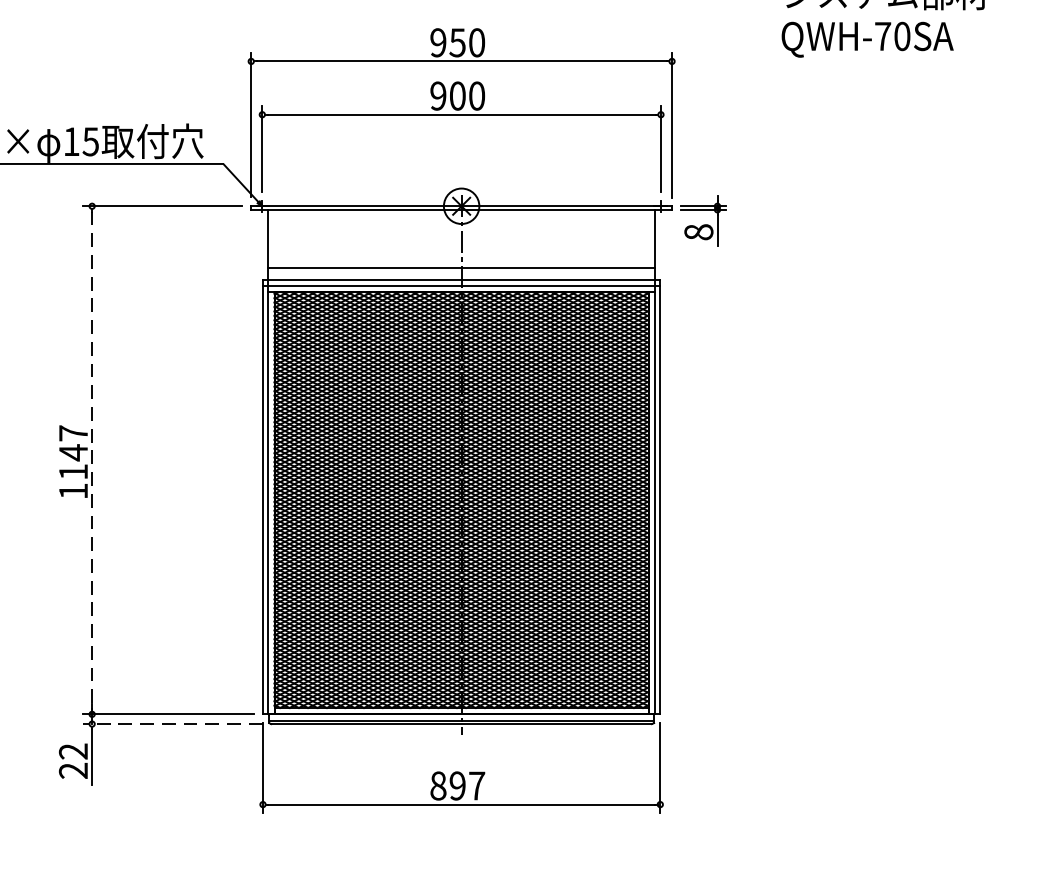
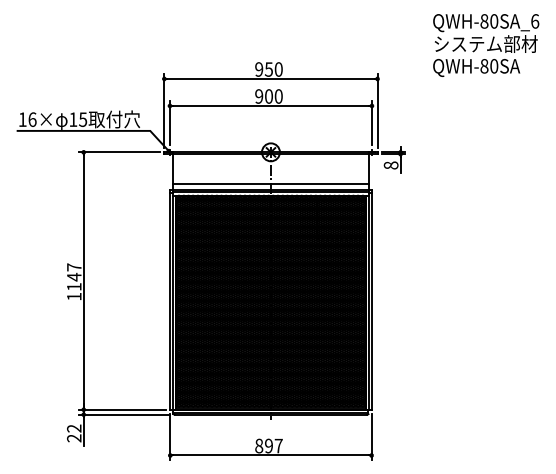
text: (883, 36) -> (484, 66), QWH-70SA -> QWH-80SA
line: (91, 461) -> (83, 281), dashed -> solid
line: (172, 723) -> (124, 414), dashed -> solid

